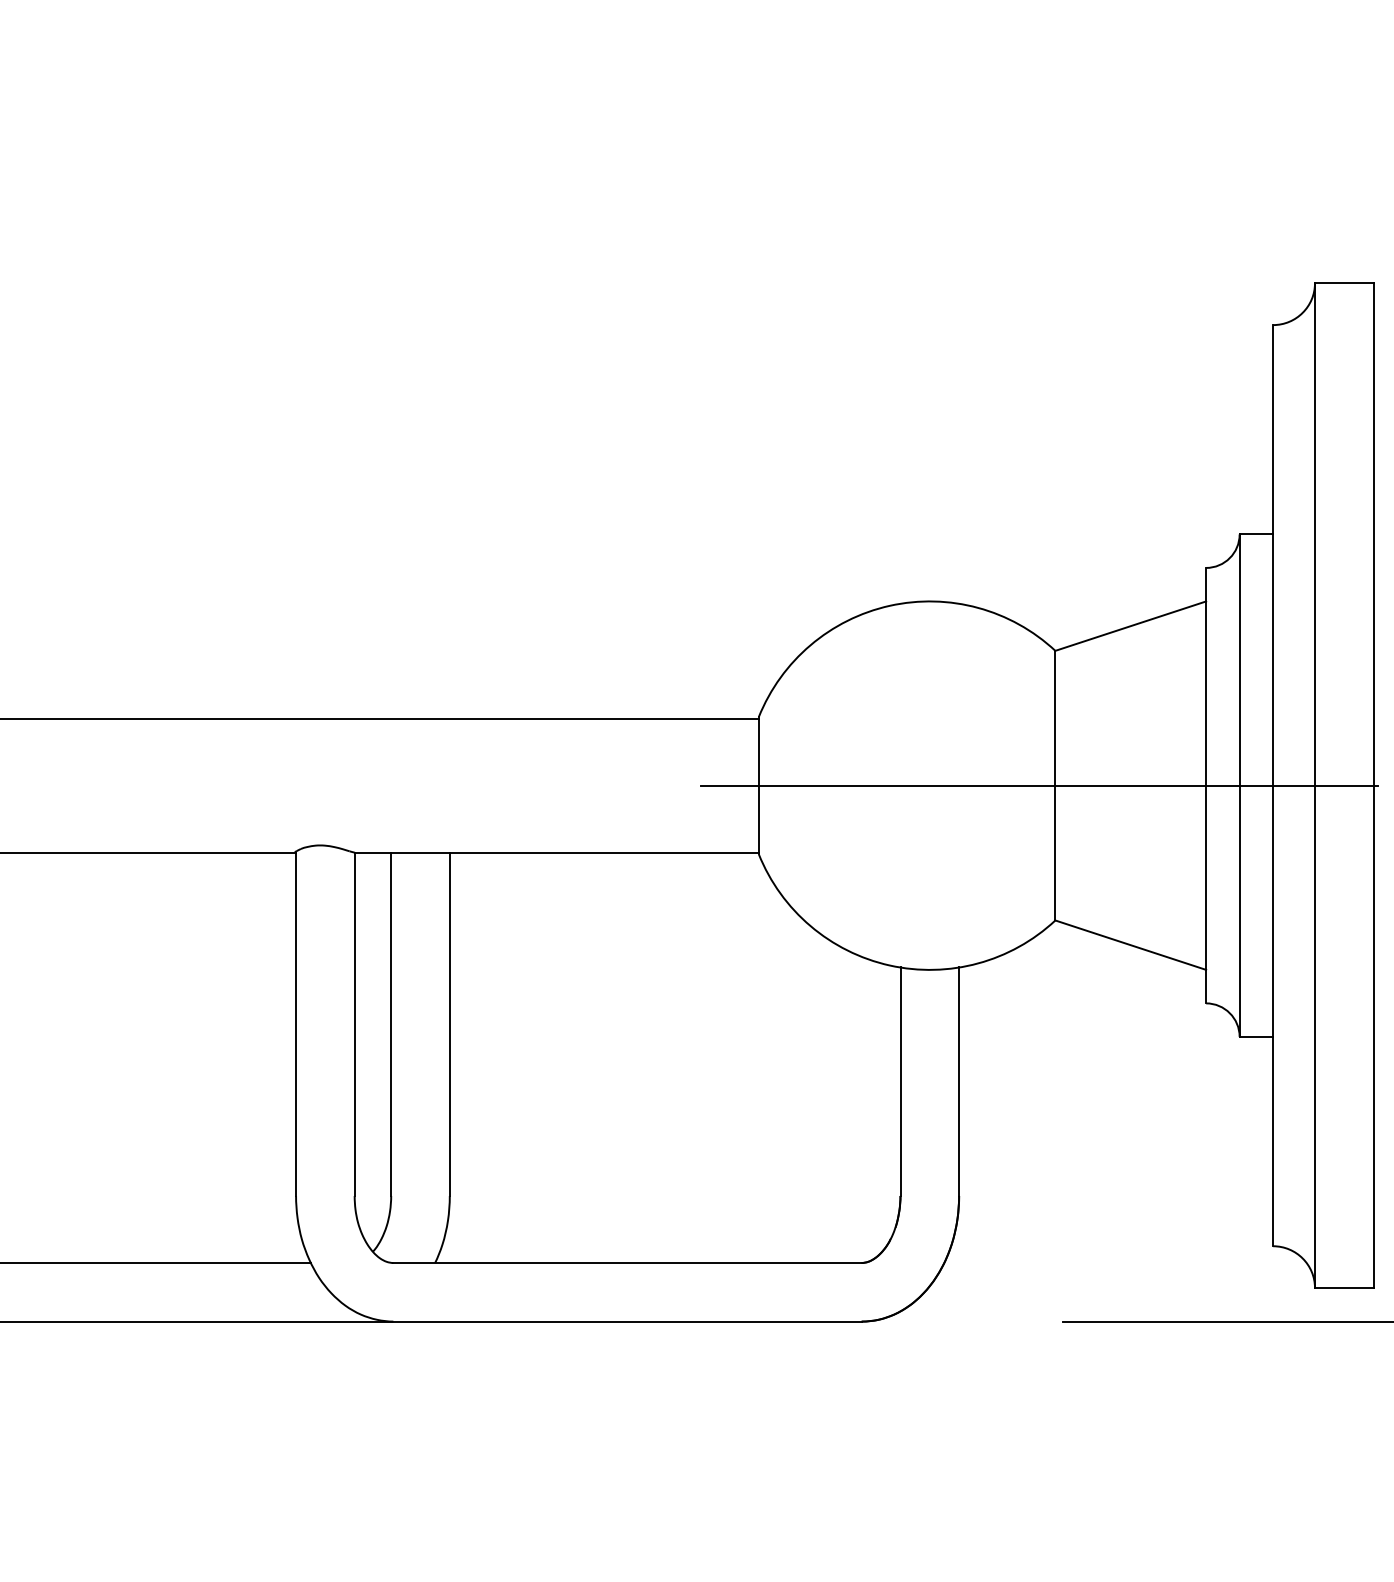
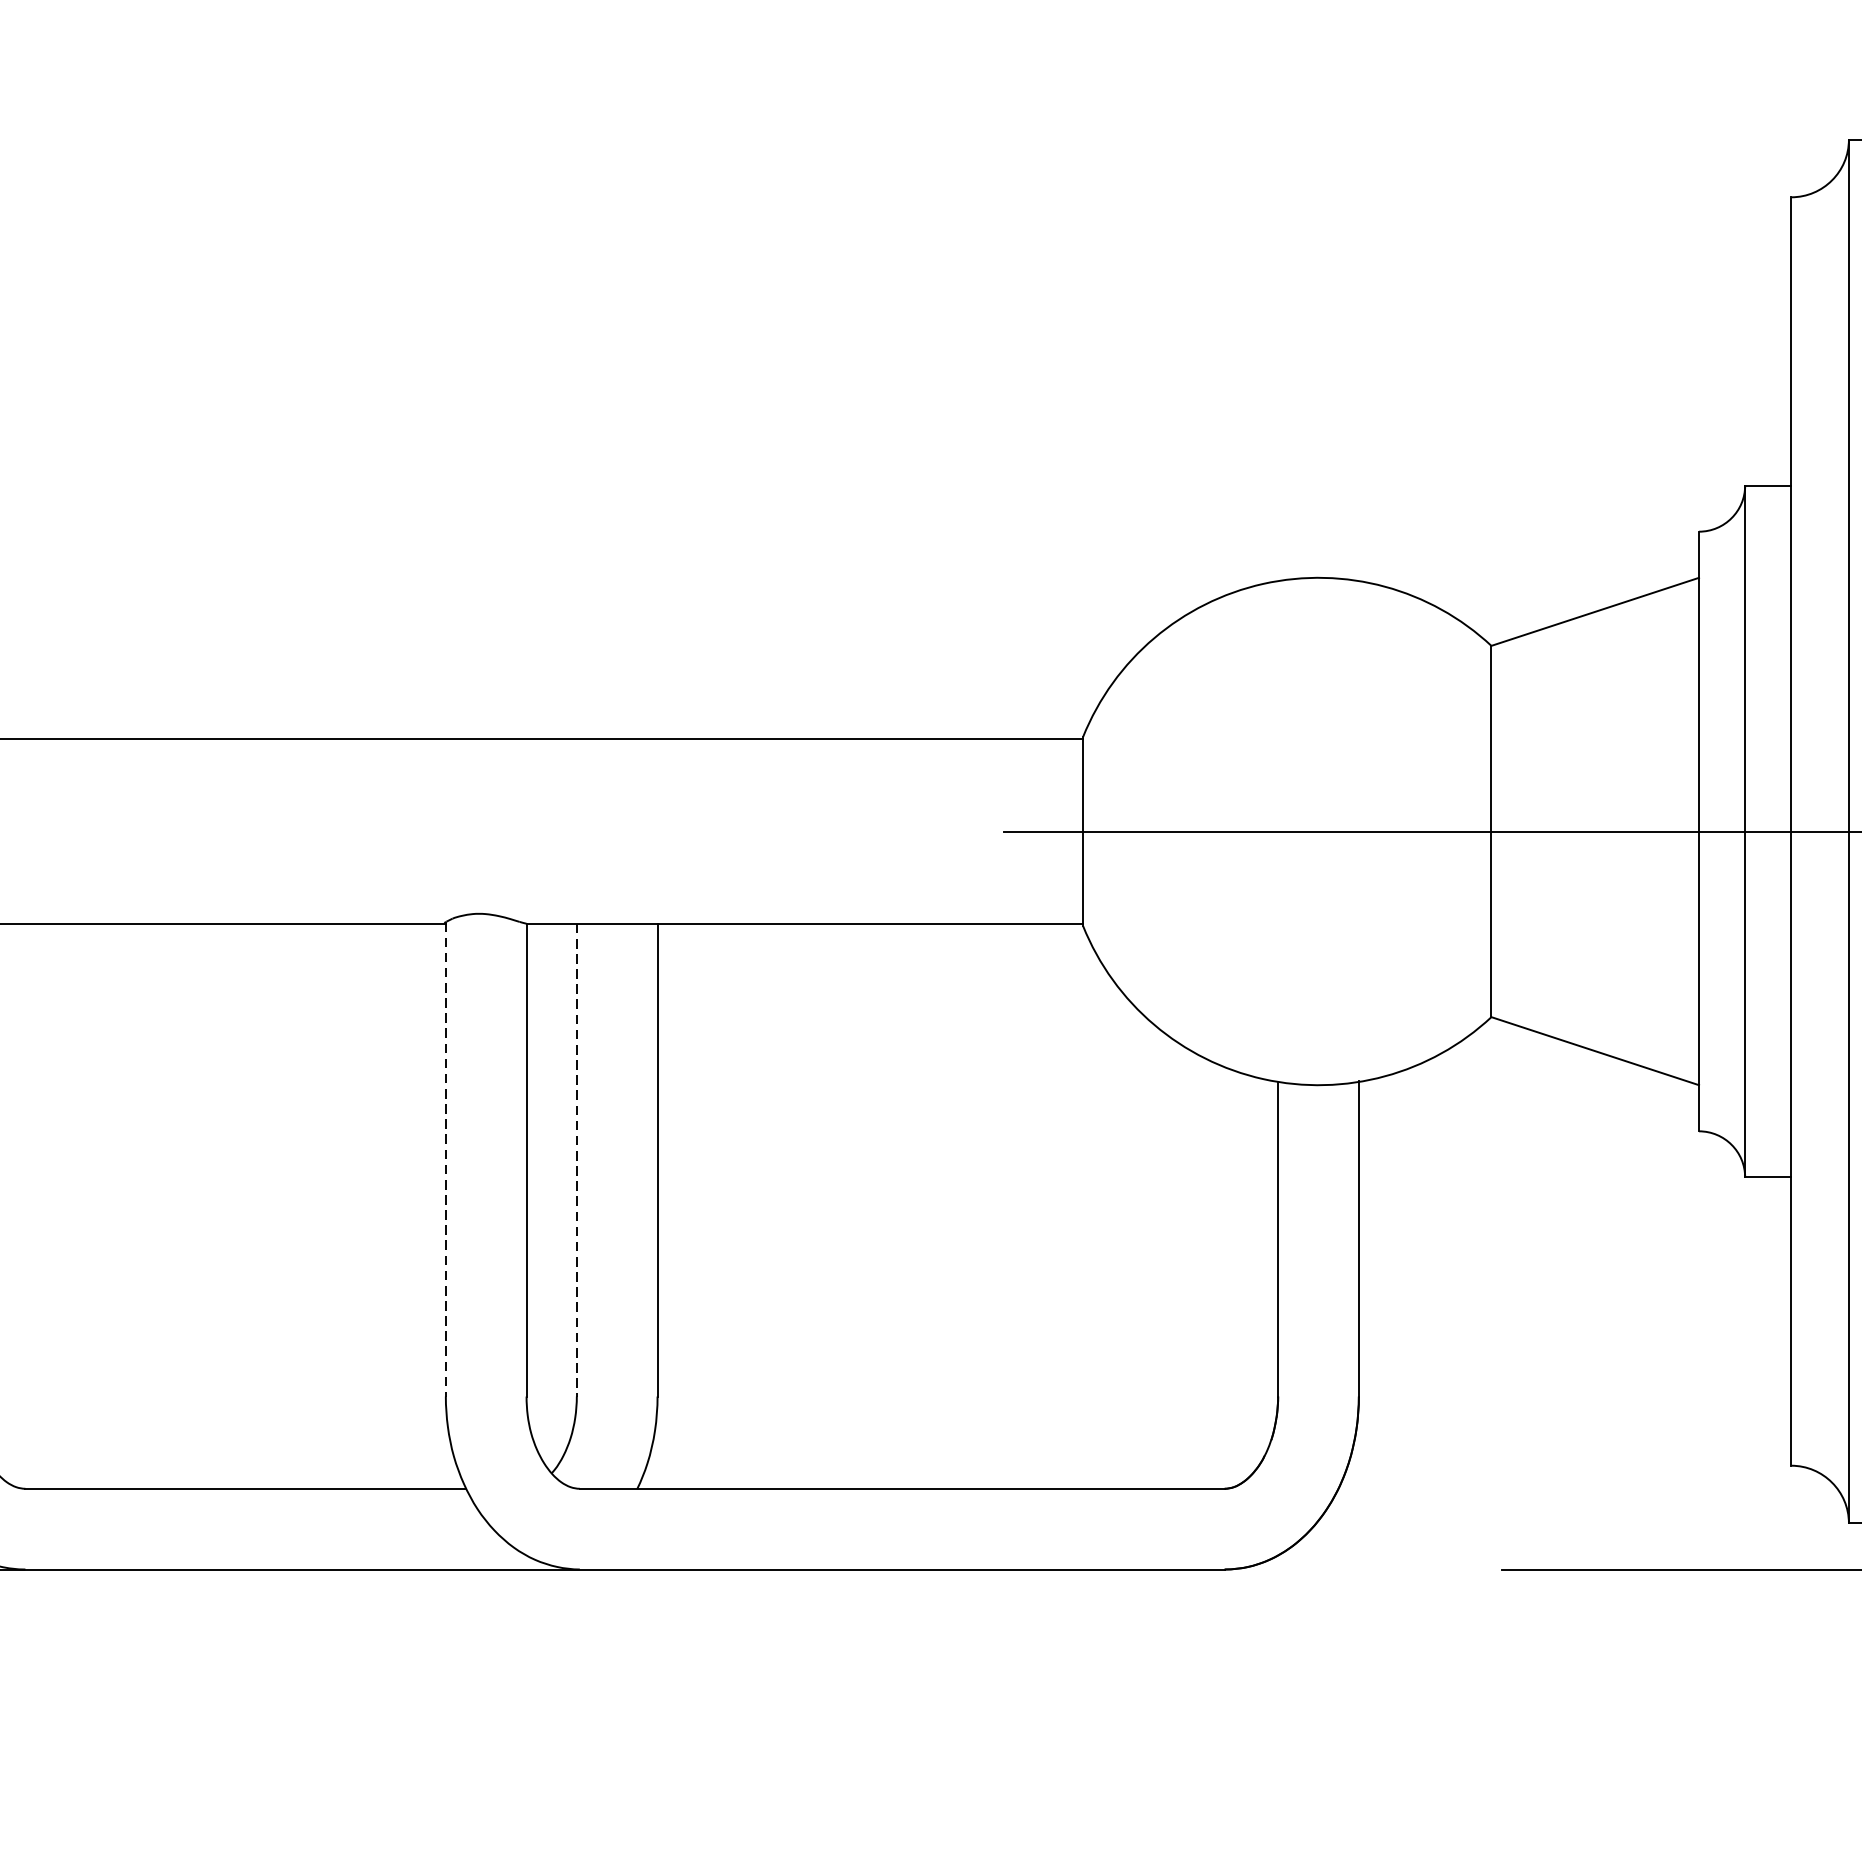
line: (296, 1024) -> (446, 1160), solid -> dashed
line: (391, 1024) -> (577, 1160), solid -> dashed

